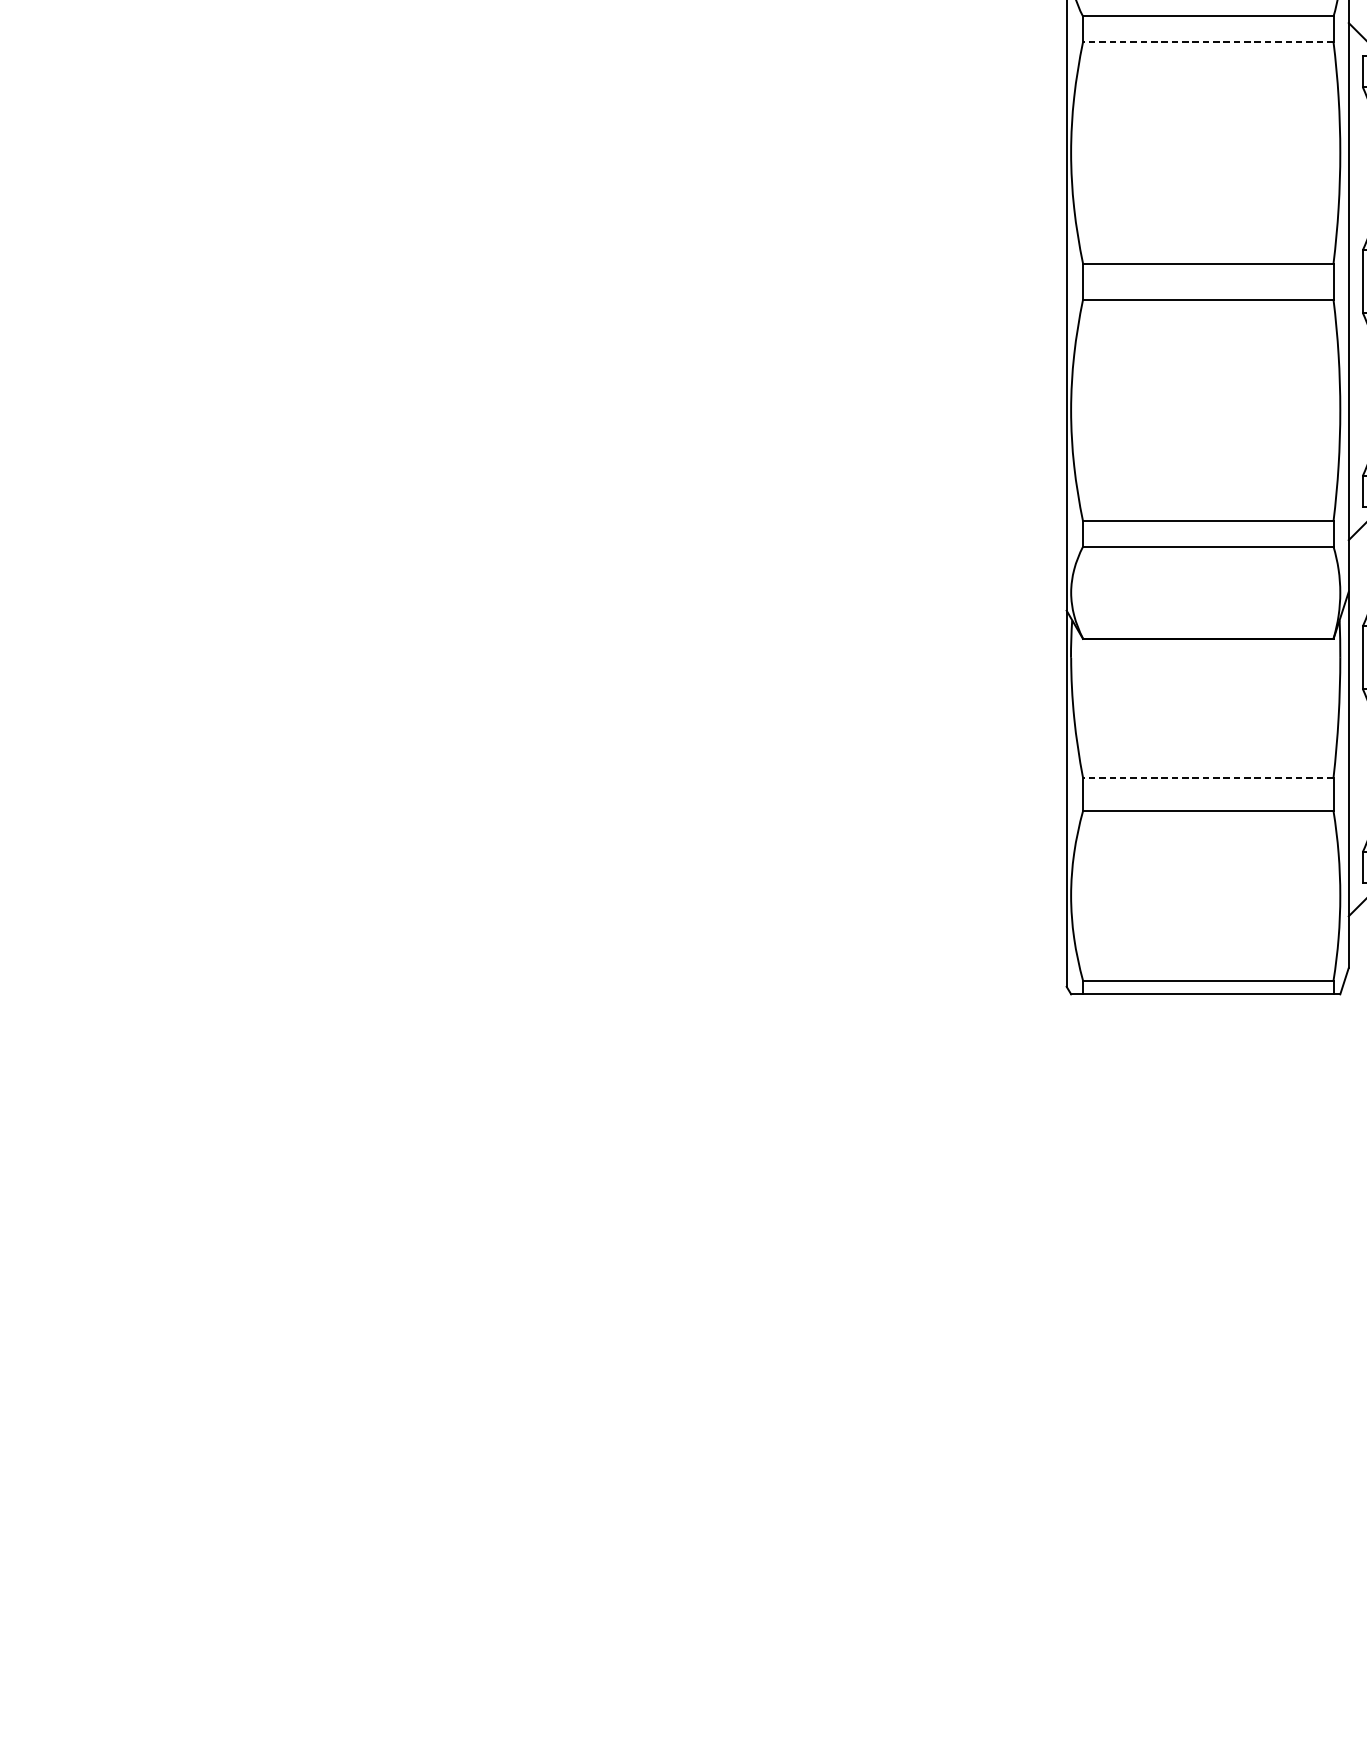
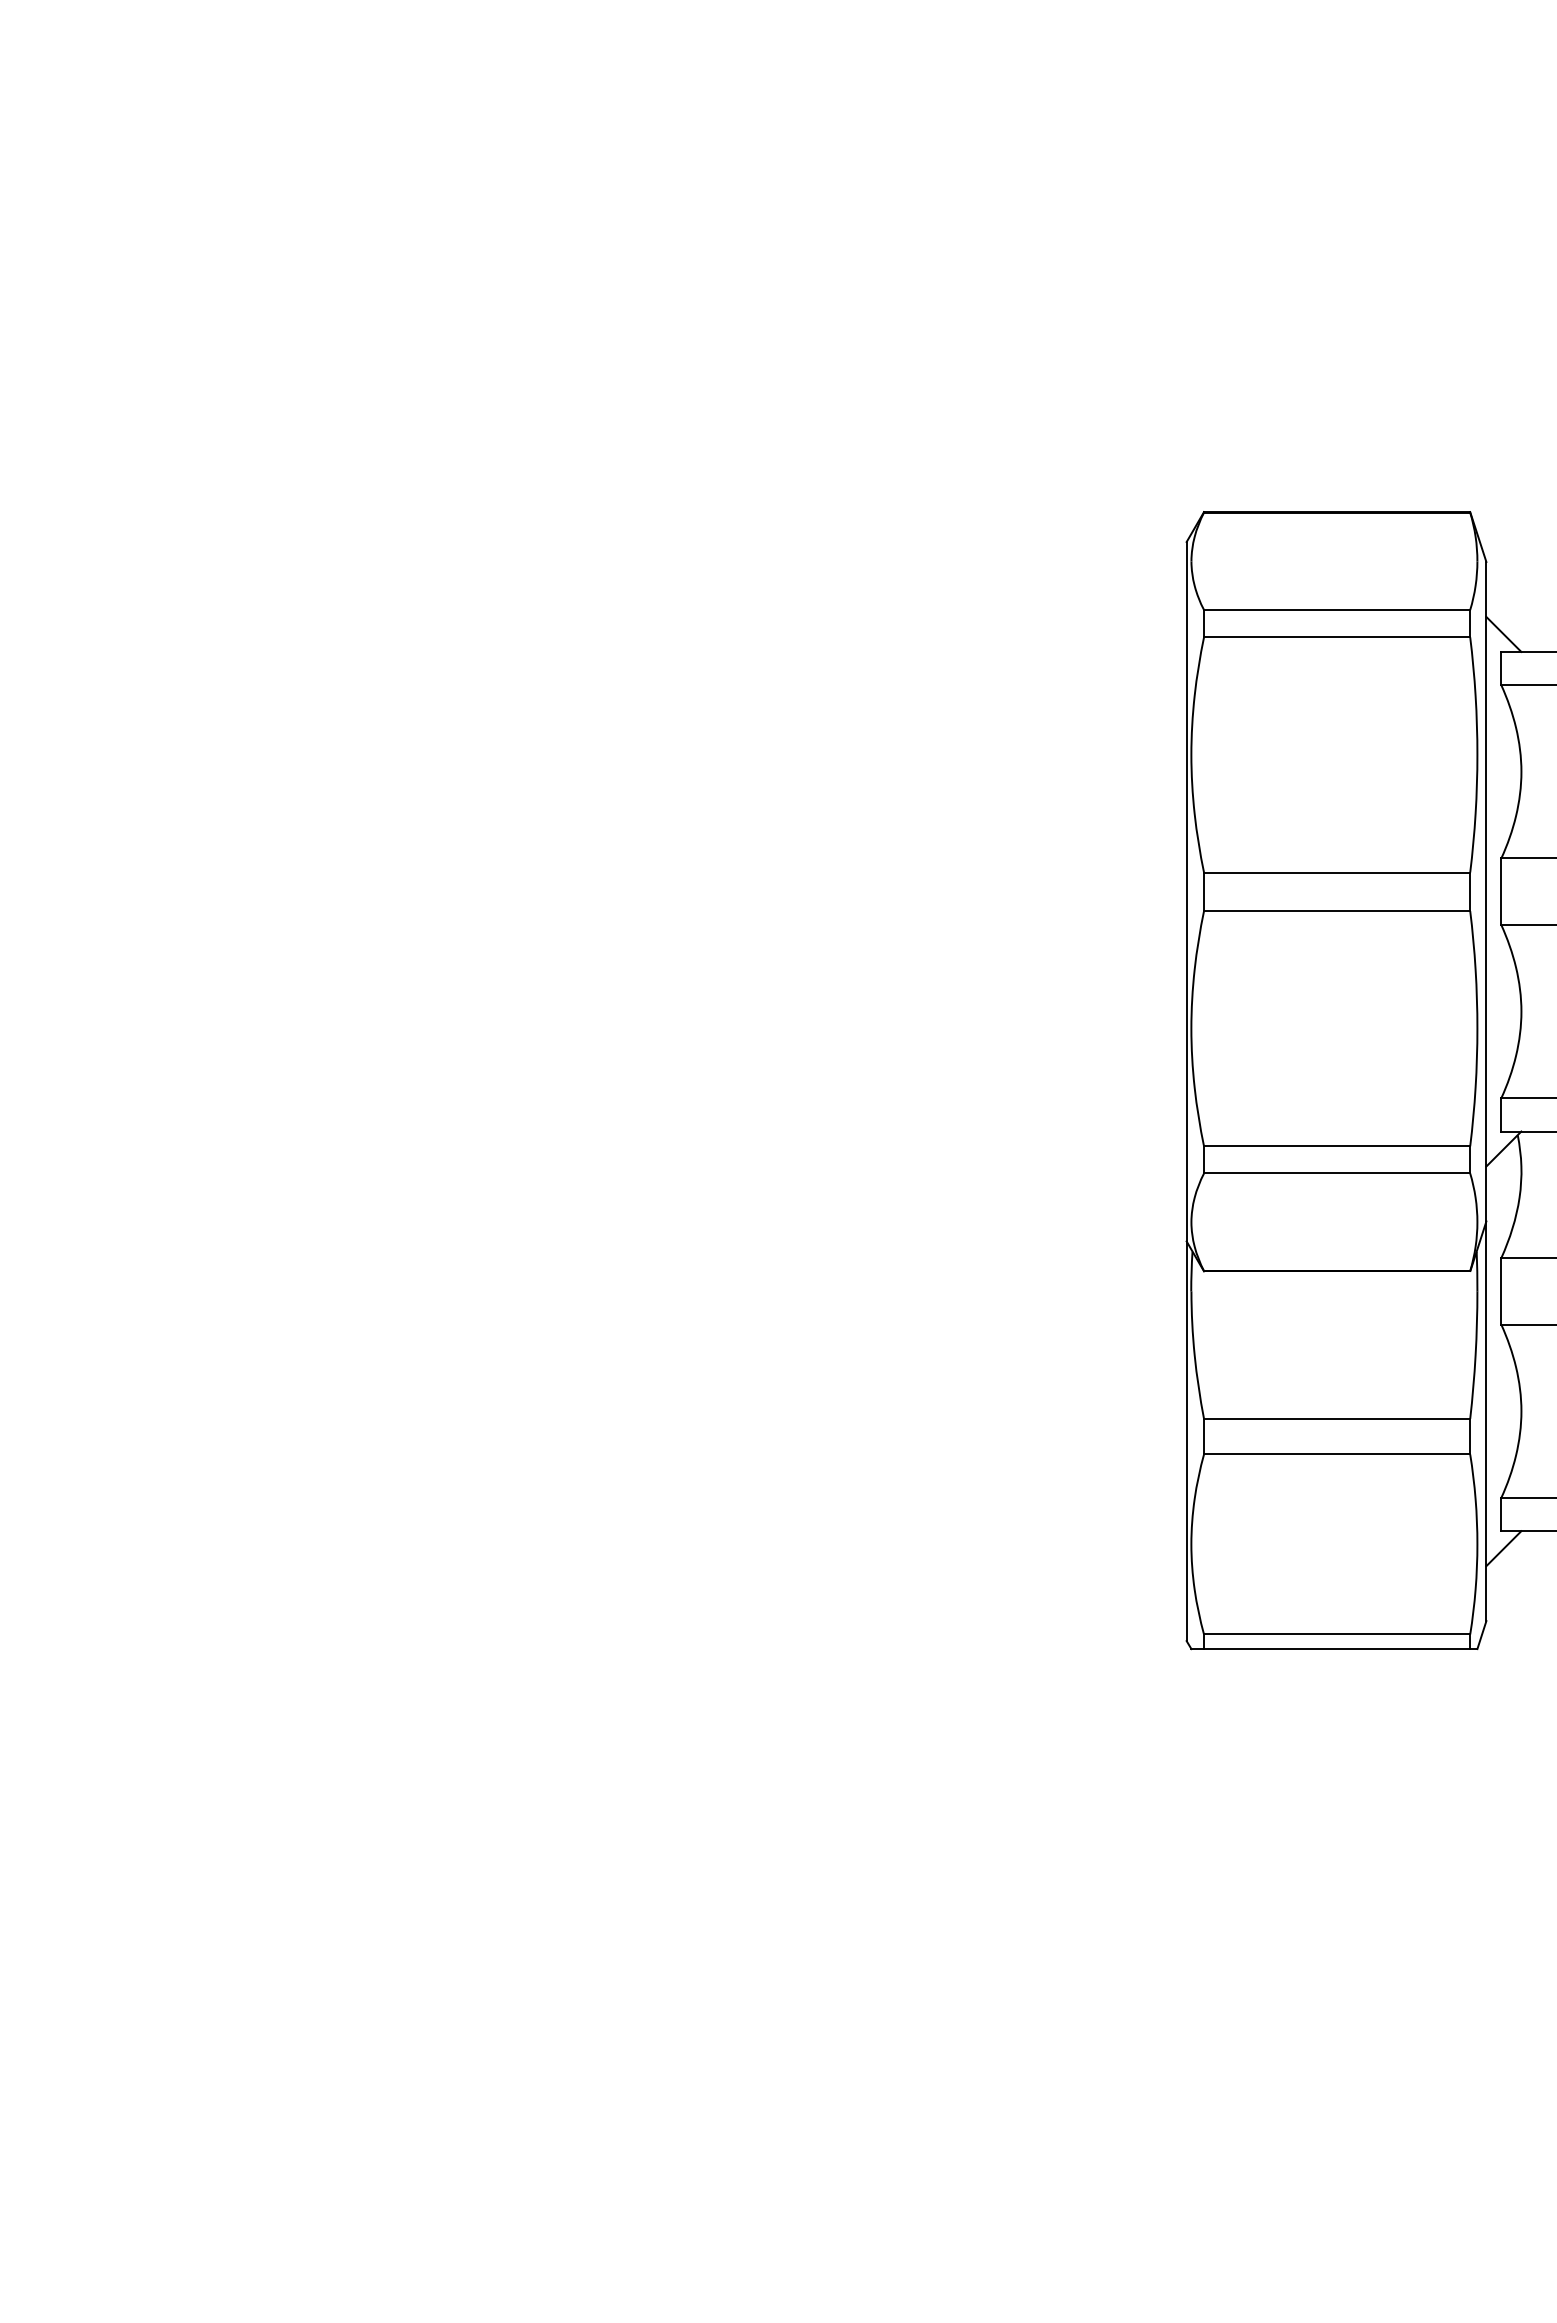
line: (1207, 42) -> (1336, 637), dashed -> solid
line: (1207, 777) -> (1336, 1418), dashed -> solid

